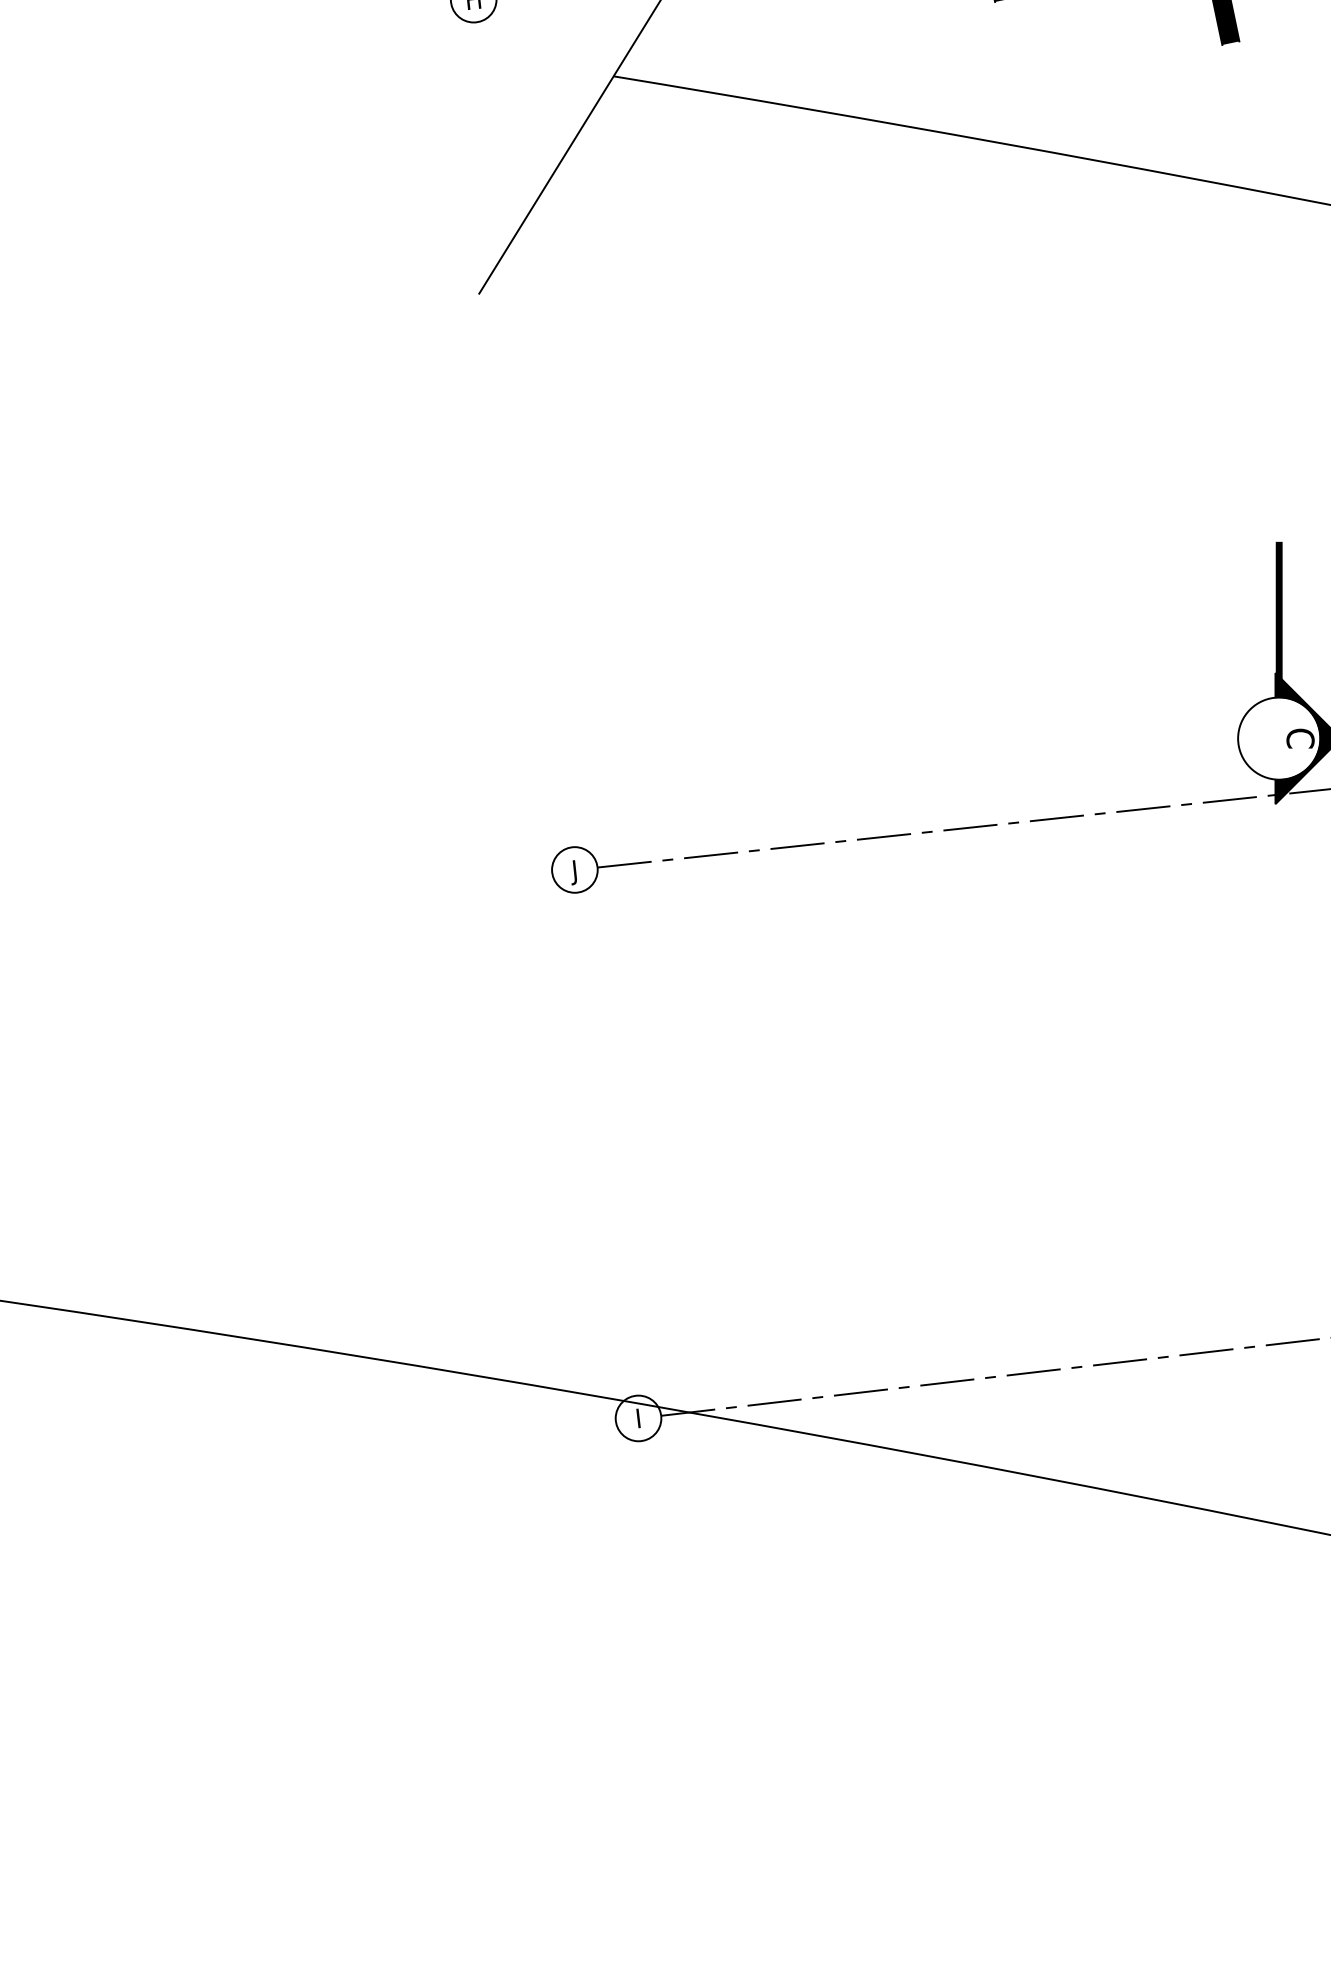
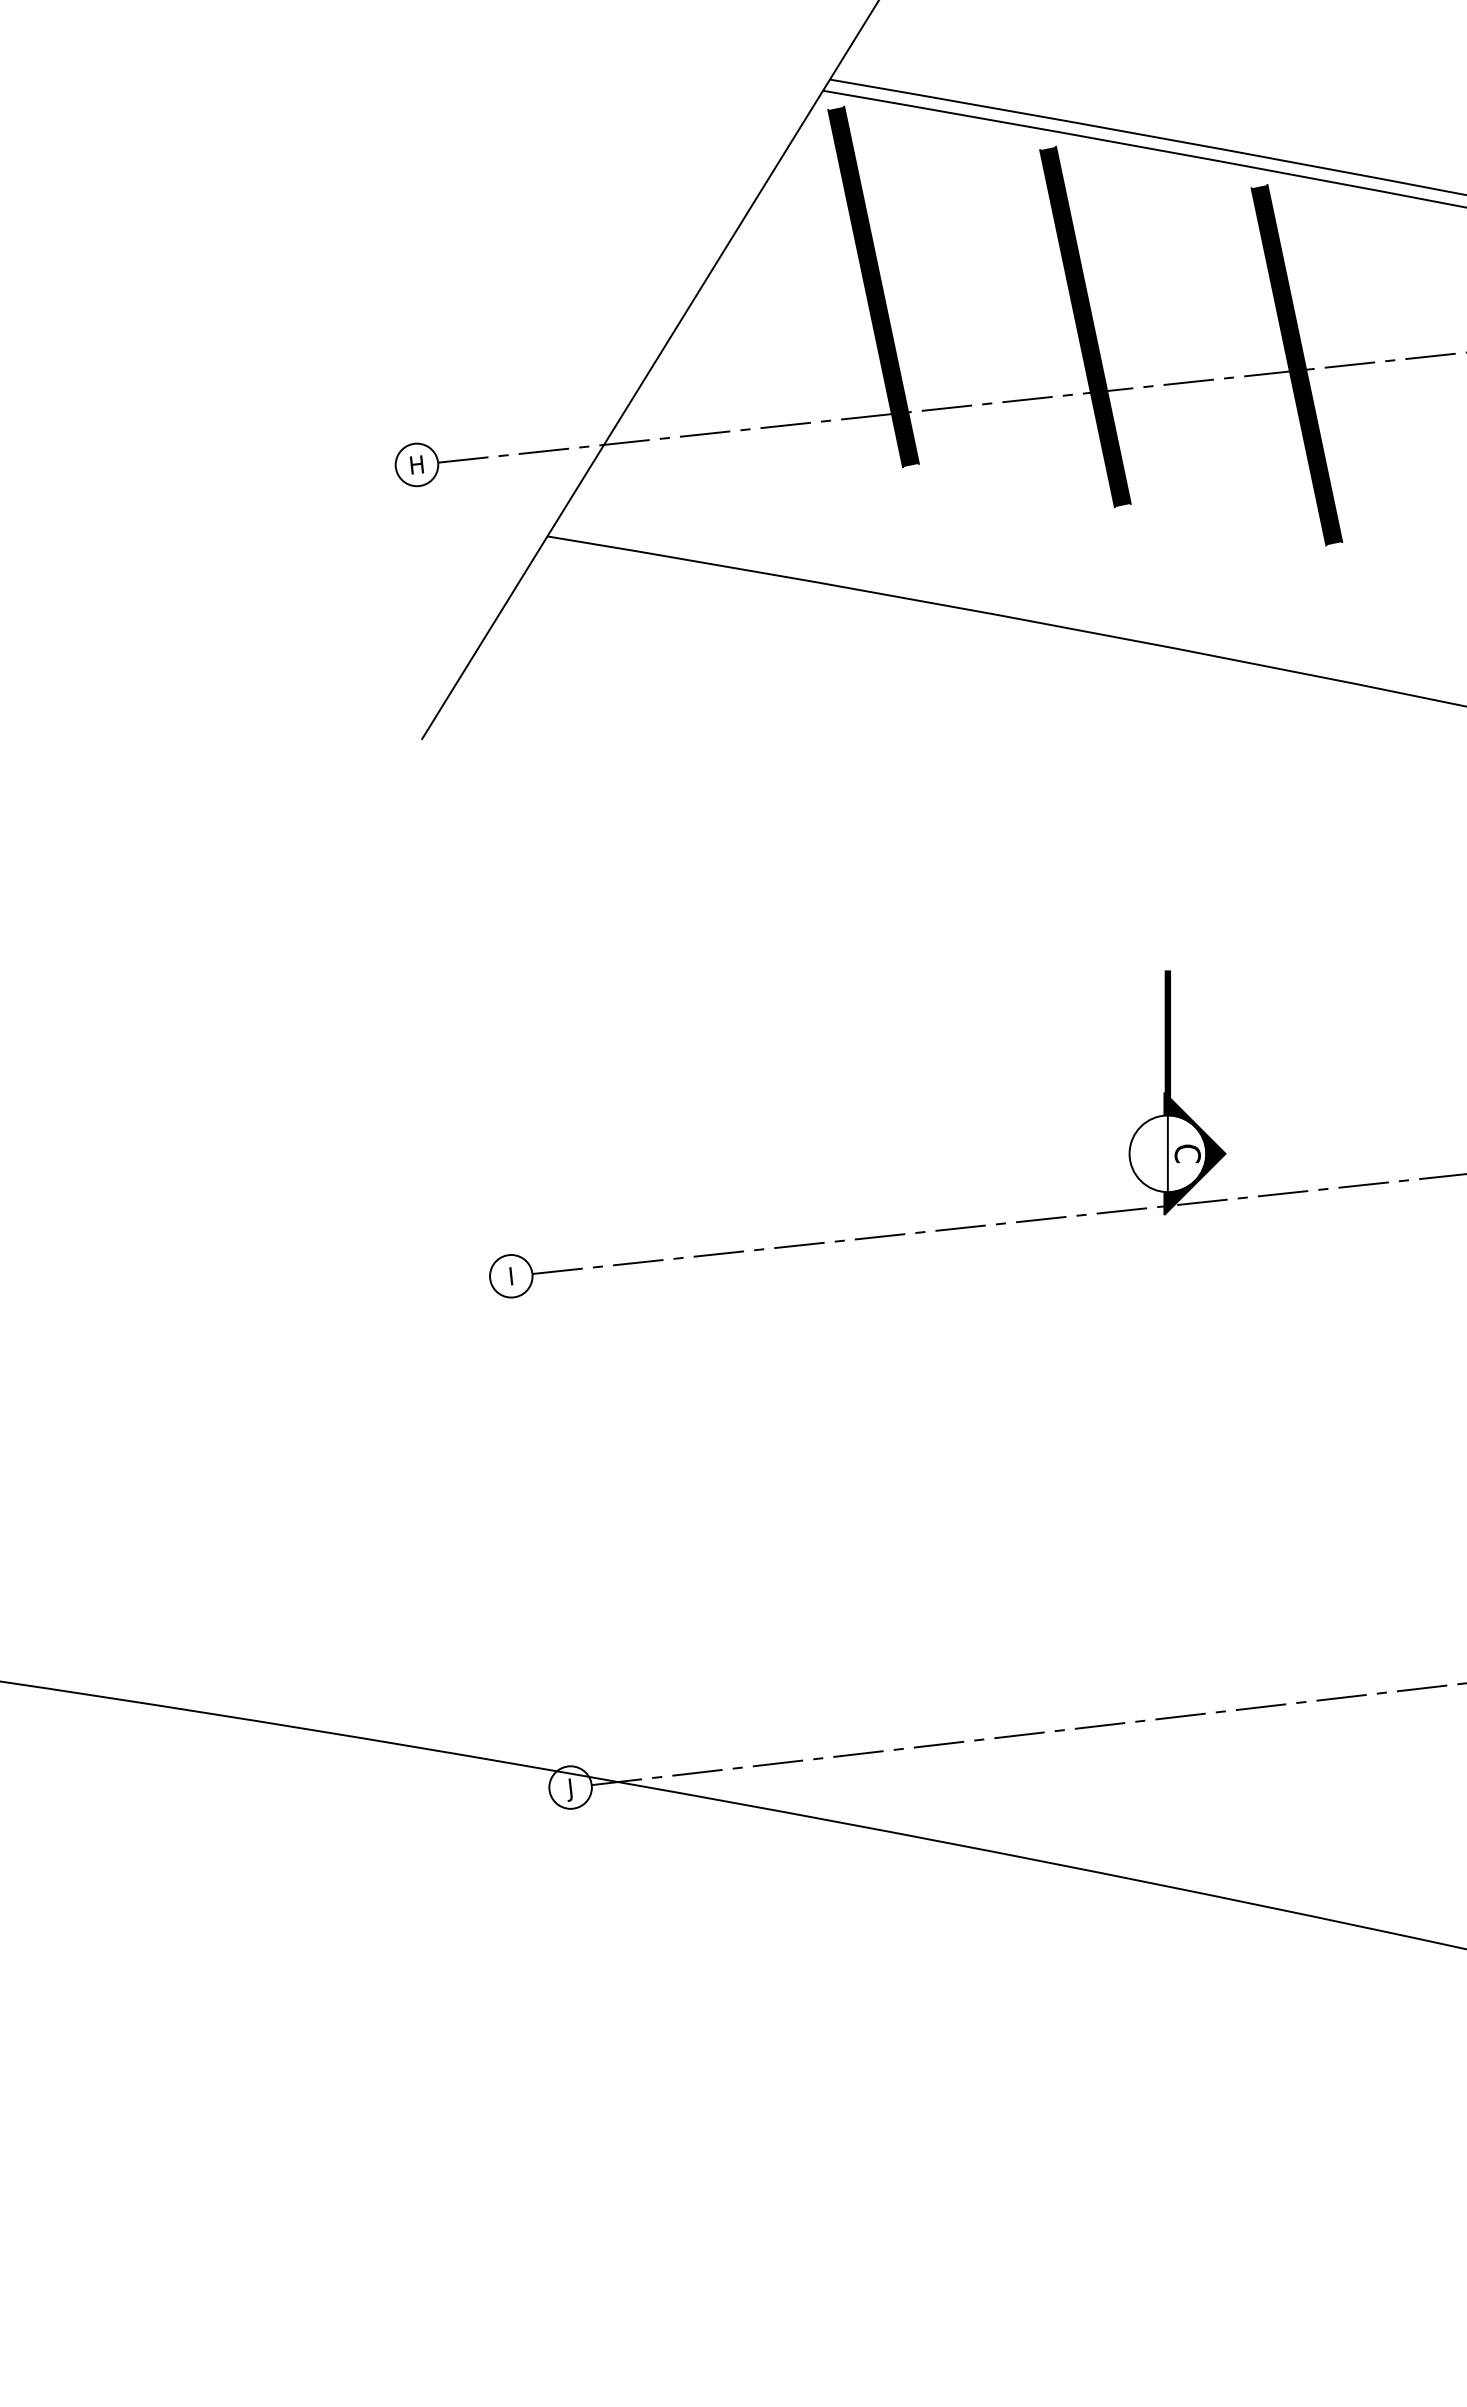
line: (1278, 738) -> (1167, 1153), added
text: (574, 882) -> (510, 1287), J -> I
text: (637, 1430) -> (569, 1798), I -> J

